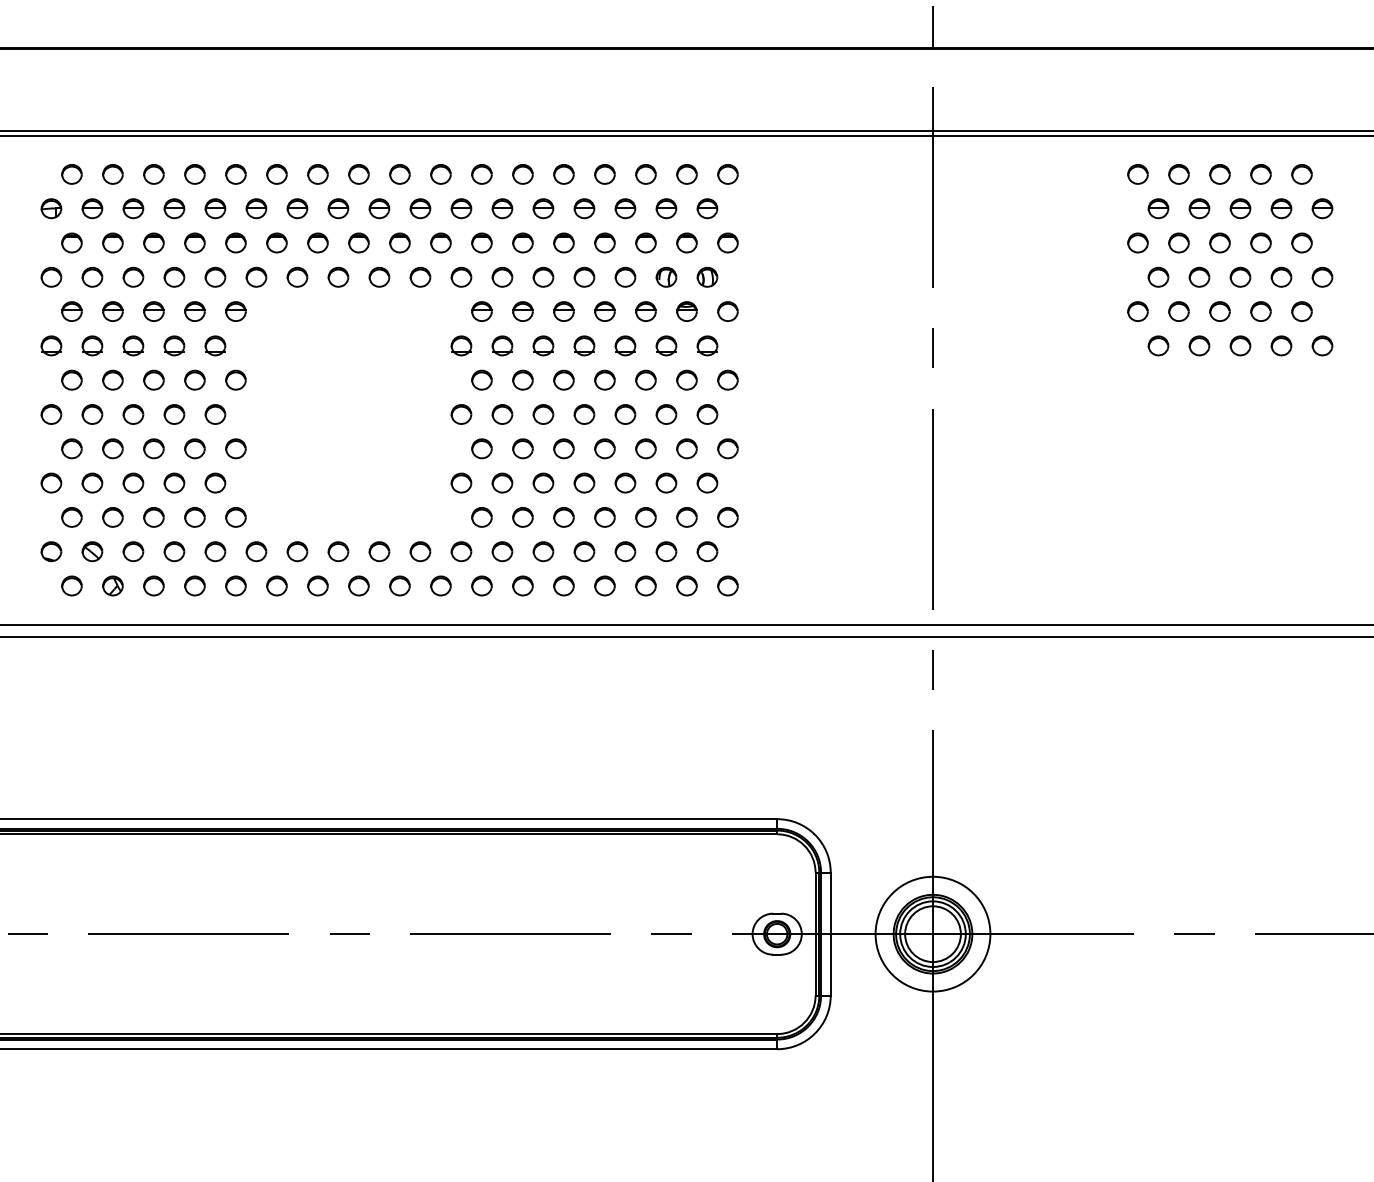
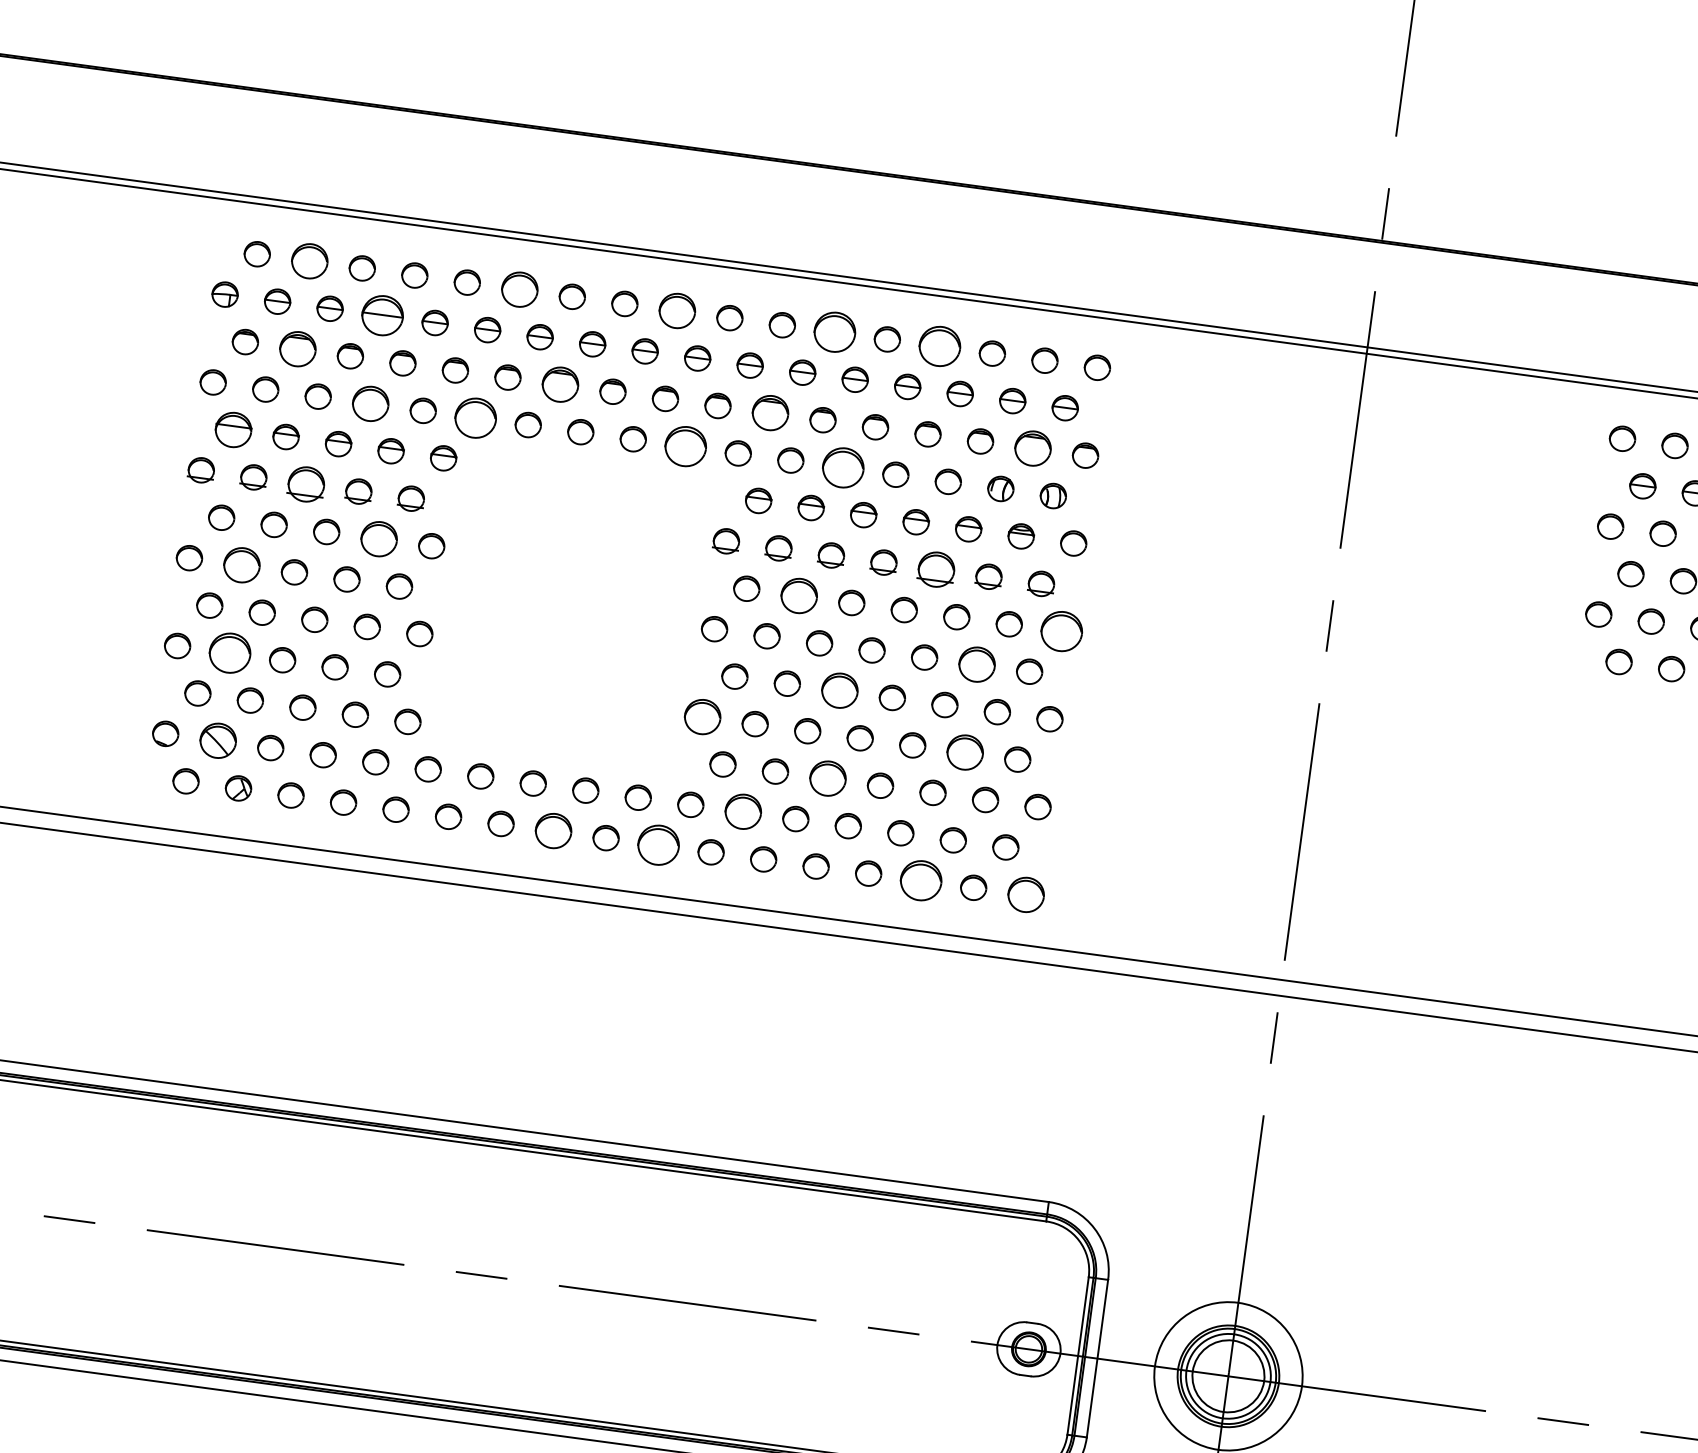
part: (112, 174) -> (309, 261), size x1.4
part: (276, 174) -> (519, 289), size x1.4
part: (399, 174) -> (676, 311), size x1.4
part: (522, 174) -> (834, 332), size x1.6
part: (604, 174) -> (939, 346), size x1.6
part: (174, 208) -> (382, 315), size x1.6
part: (112, 242) -> (297, 348), size x1.4
part: (317, 242) -> (559, 383), size x1.4
part: (481, 242) -> (770, 412), size x1.4
part: (686, 242) -> (1032, 447), size x1.4
part: (174, 276) -> (370, 402), size x1.4
part: (256, 276) -> (475, 416), size x1.6
part: (420, 276) -> (686, 445), size x1.6
part: (543, 276) -> (843, 466), size x1.6
part: (71, 311) -> (233, 429), size x1.4
part: (133, 345) -> (306, 484), size x1.4
part: (625, 345) -> (936, 569), size x1.4
part: (194, 379) -> (378, 538), size x1.4
part: (522, 379) -> (798, 594), size x1.4
part: (727, 379) -> (1061, 630), size x1.6
part: (92, 414) -> (242, 565), size x1.4
part: (666, 414) -> (977, 664), size x1.4
part: (563, 448) -> (839, 690), size x1.4
part: (92, 482) -> (230, 652), size x1.6
part: (461, 482) -> (702, 716), size x1.4
part: (666, 482) -> (965, 751), size x1.4
part: (563, 517) -> (827, 778), size x1.4
part: (92, 551) -> (218, 740), size x1.4
part: (502, 551) -> (743, 811), size x1.4
part: (358, 585) -> (553, 830), size x1.4
part: (440, 585) -> (658, 844), size x1.6
part: (645, 585) -> (920, 880), size x1.6
part: (727, 585) -> (1025, 894), size x1.4

